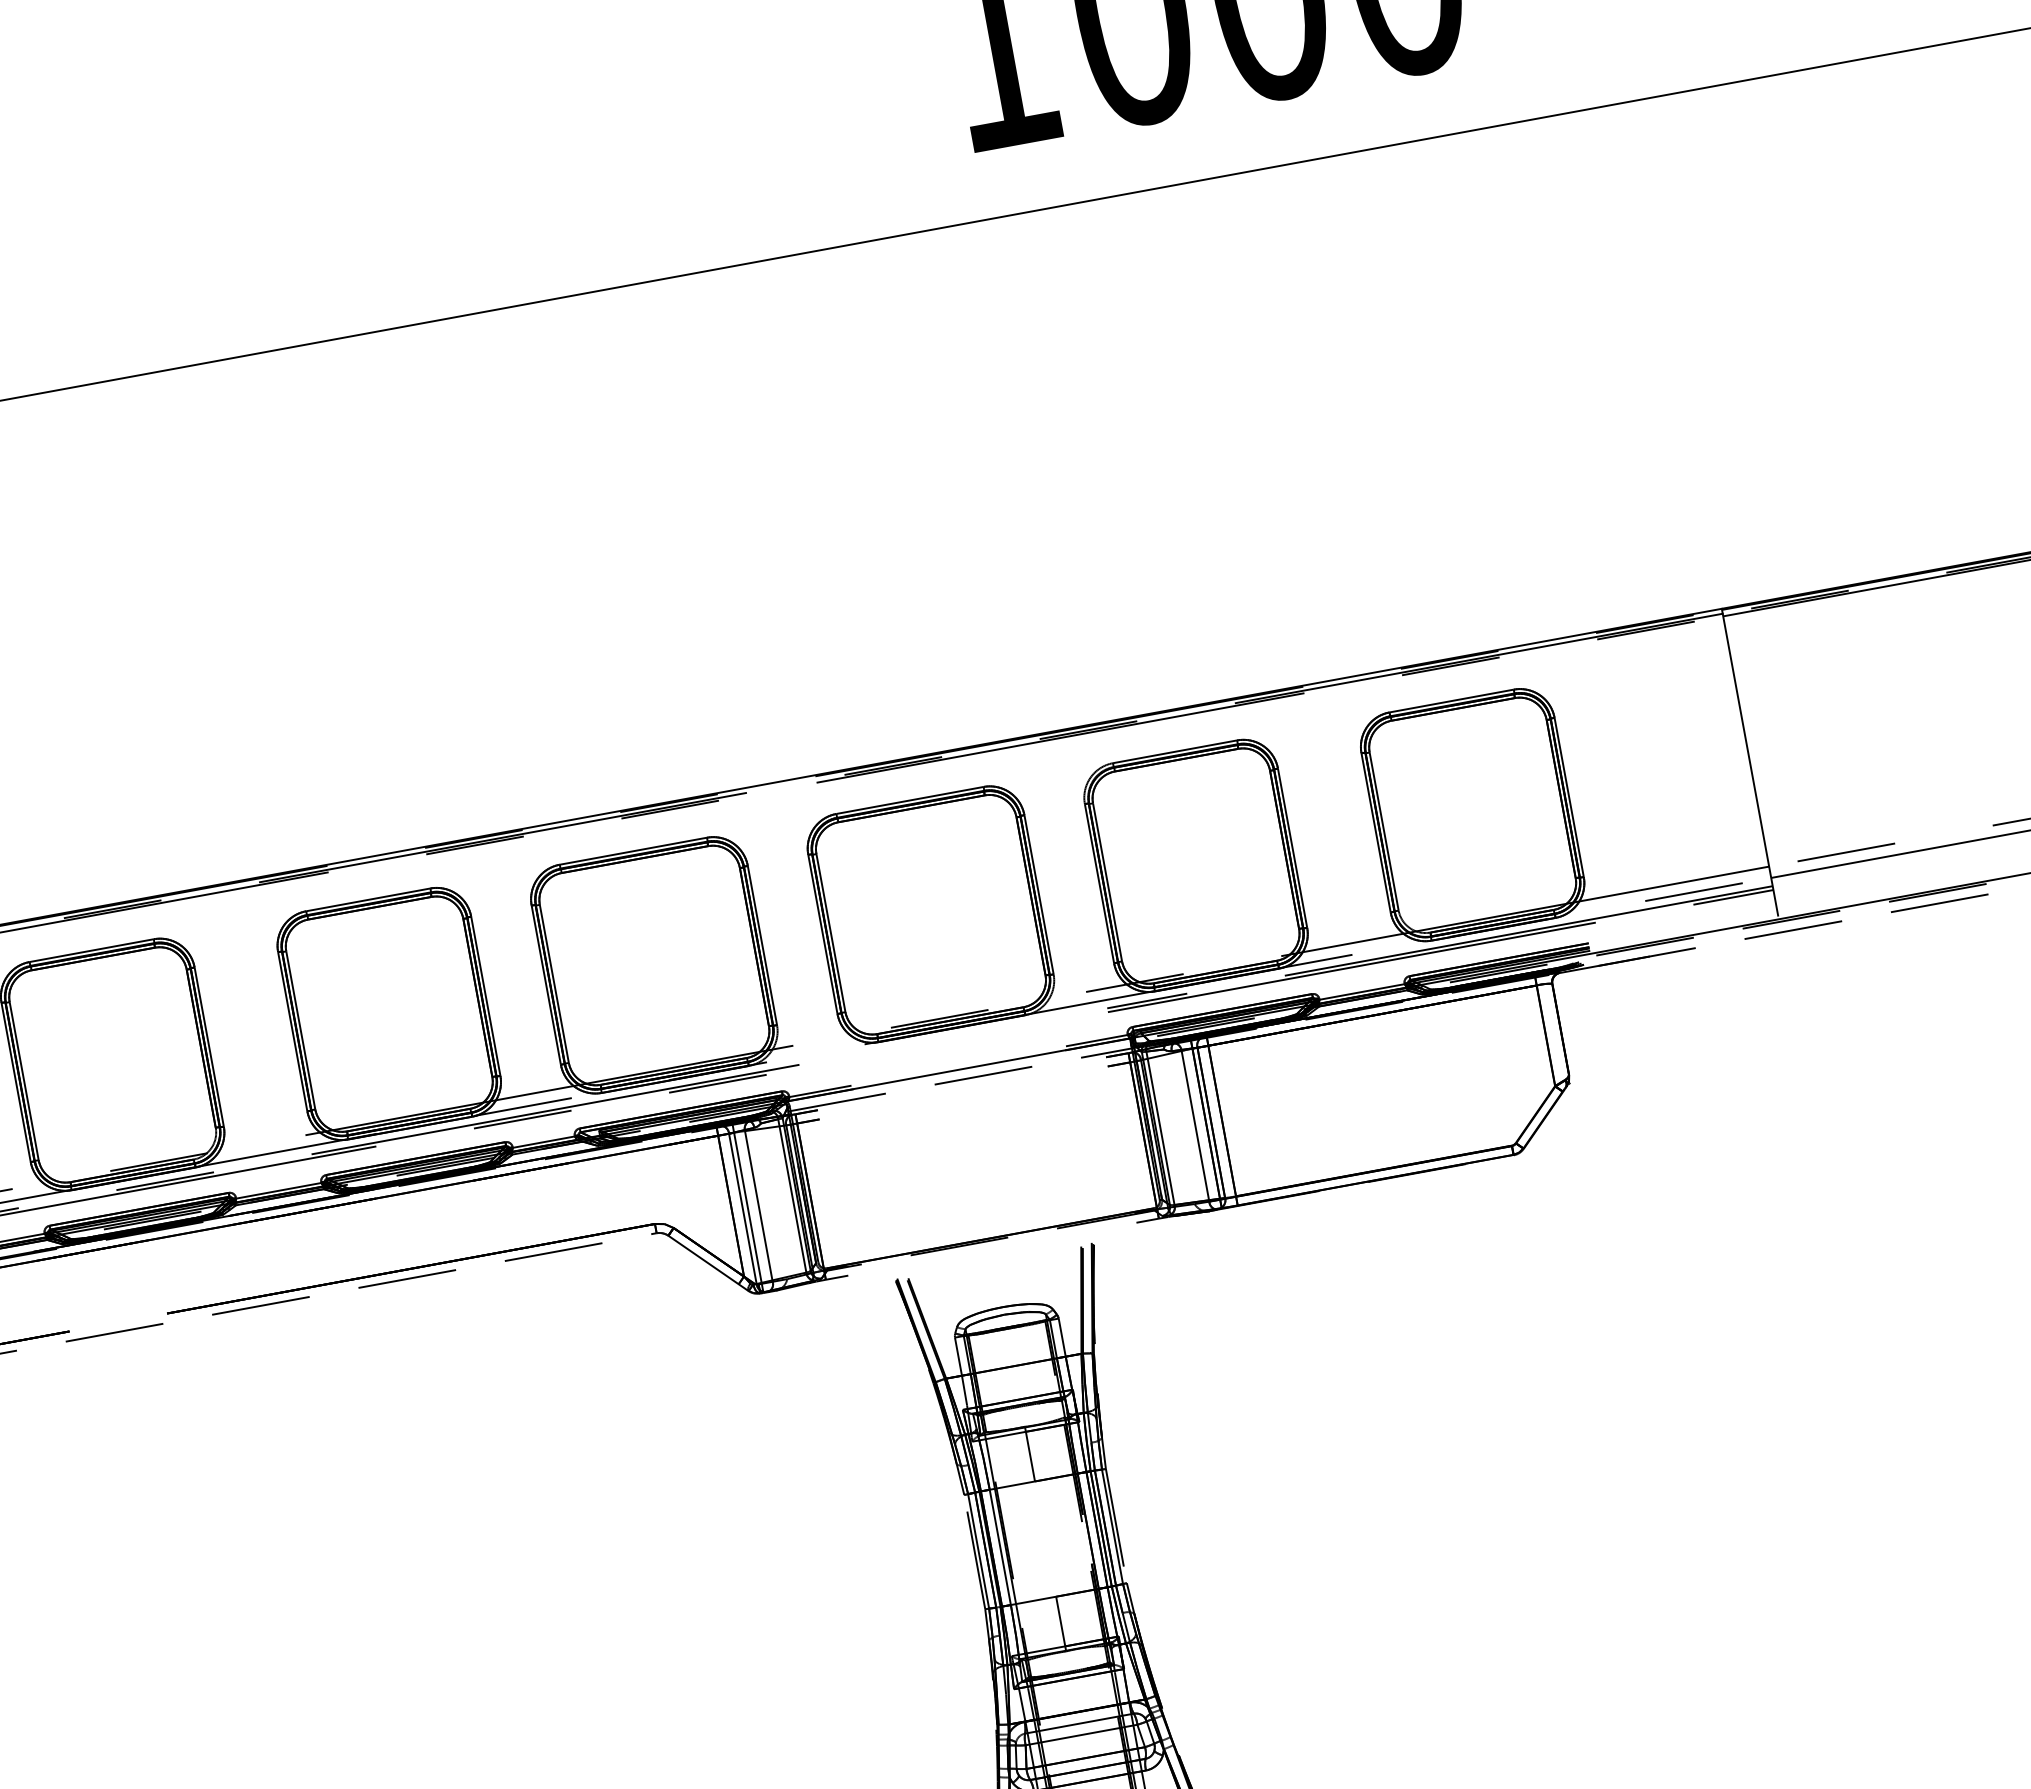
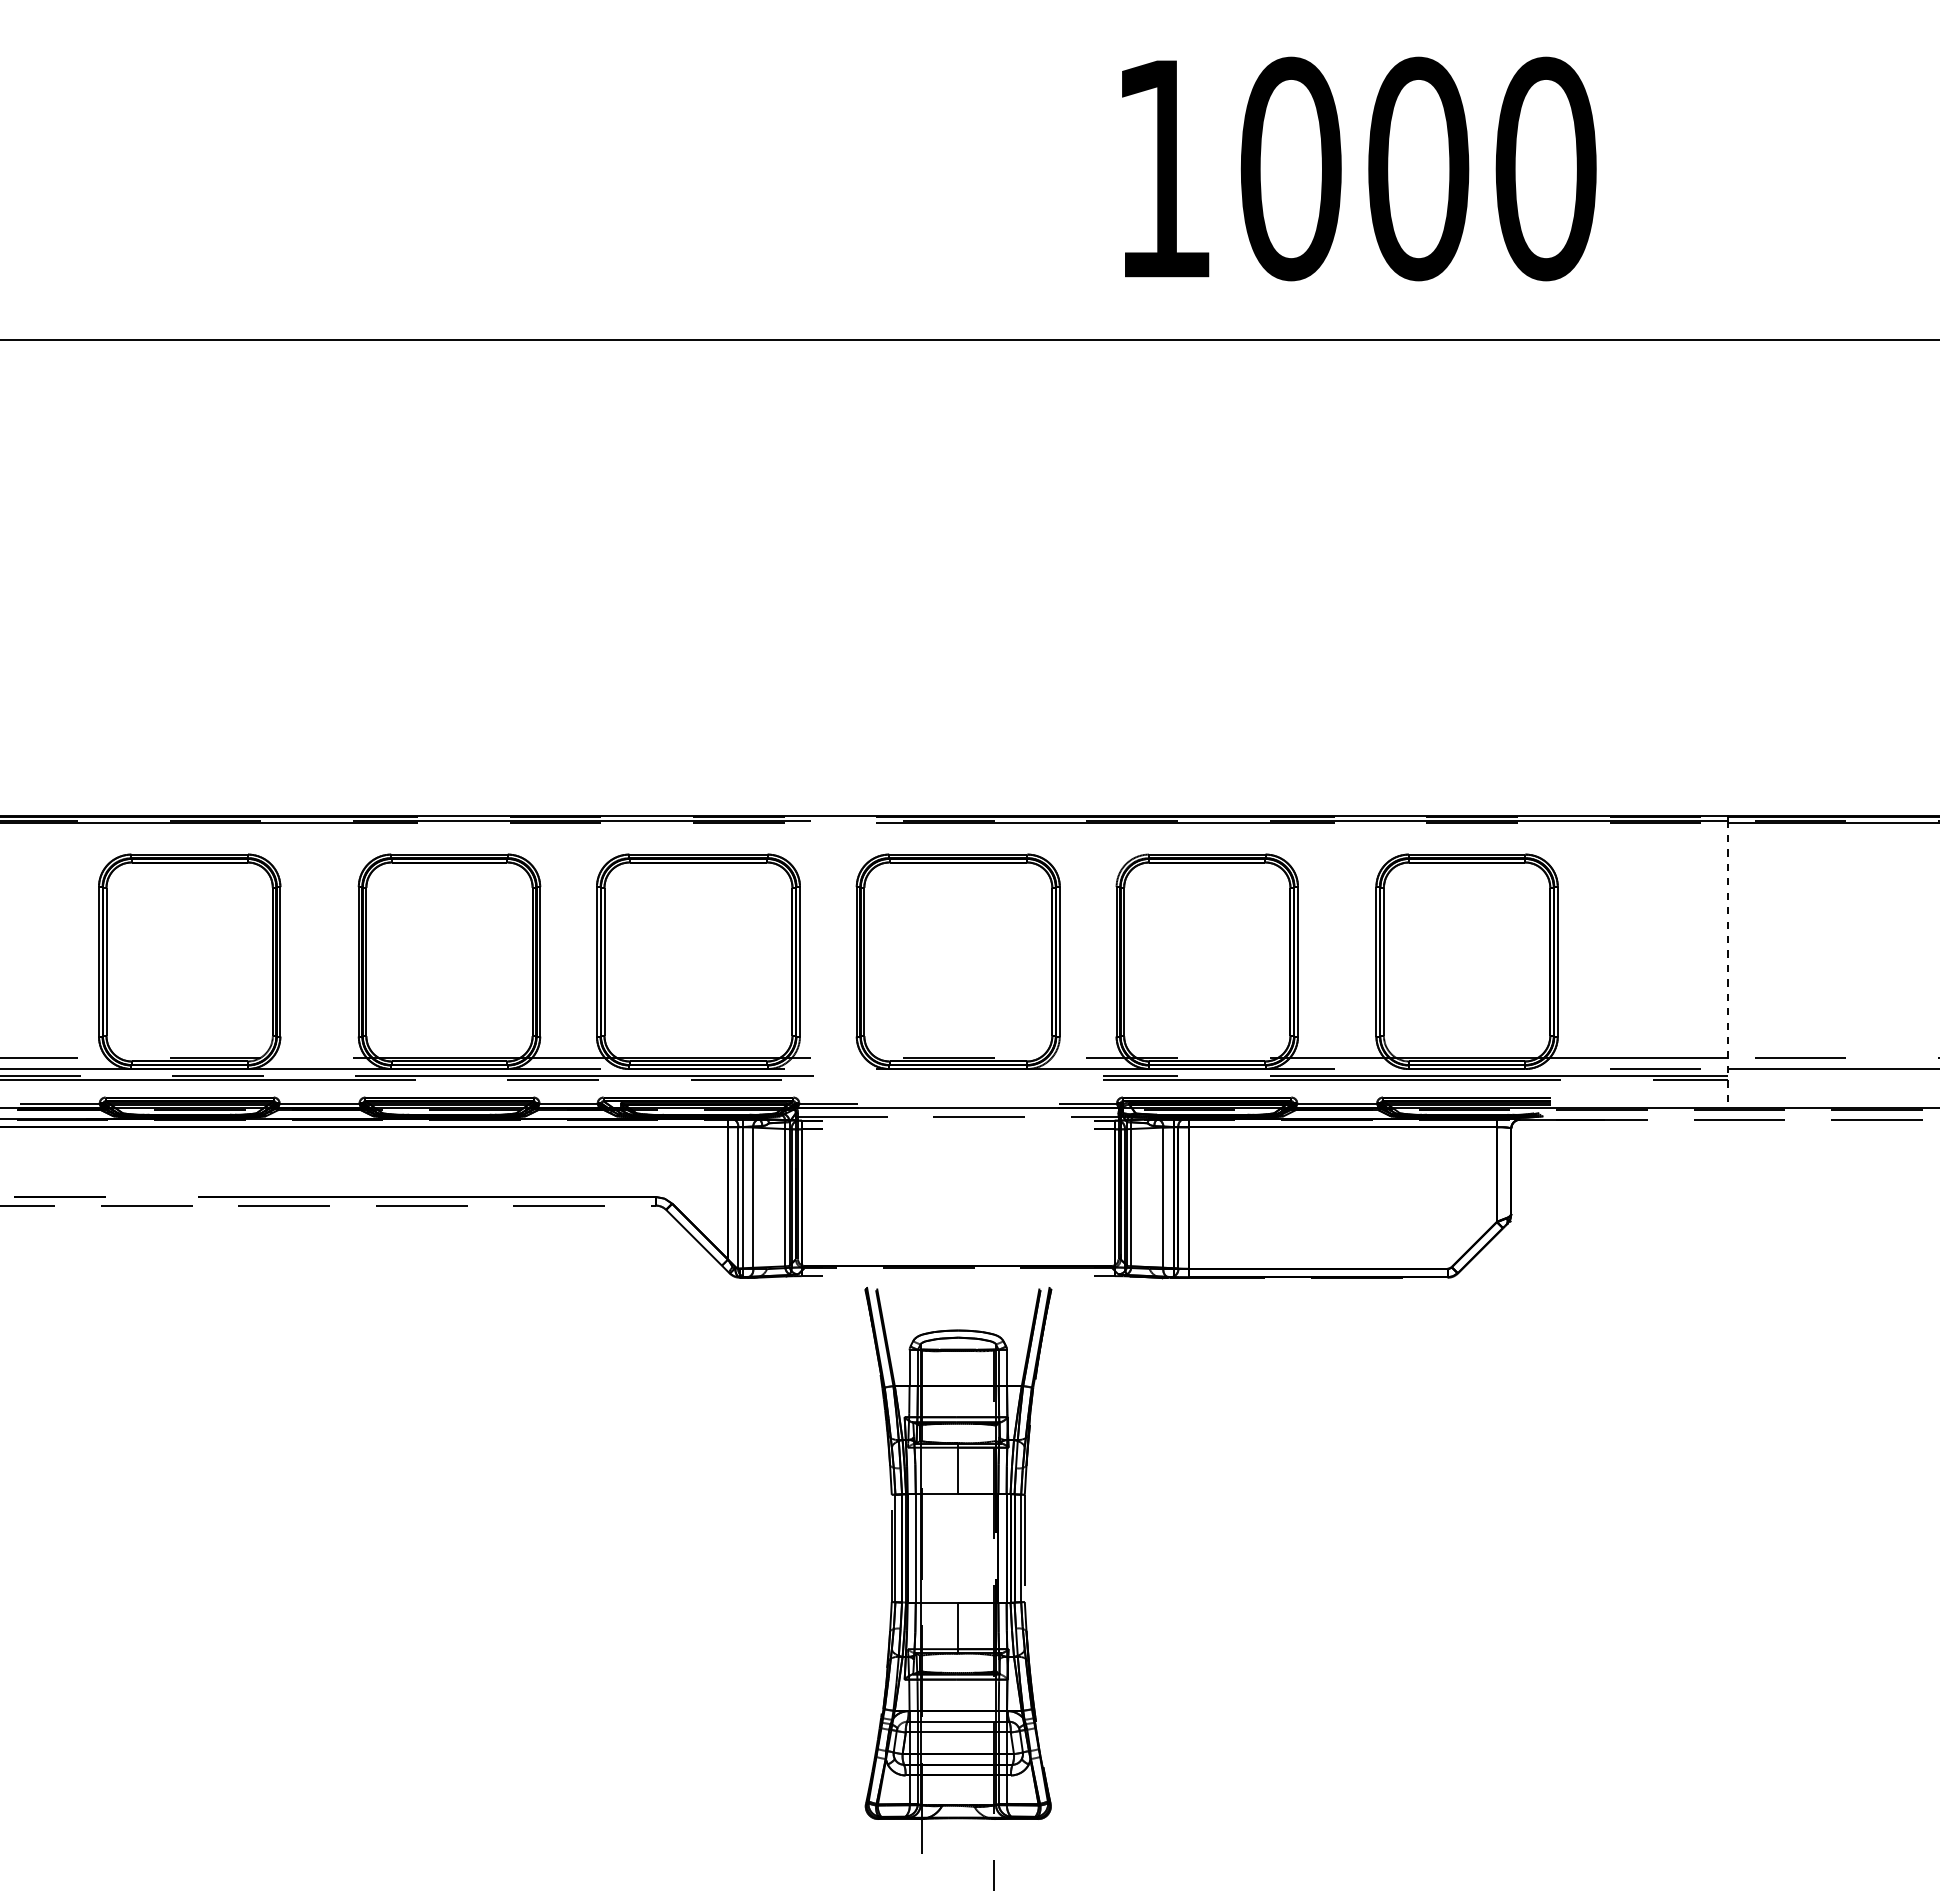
line: (1749, 765) -> (1727, 962), solid -> dashed

